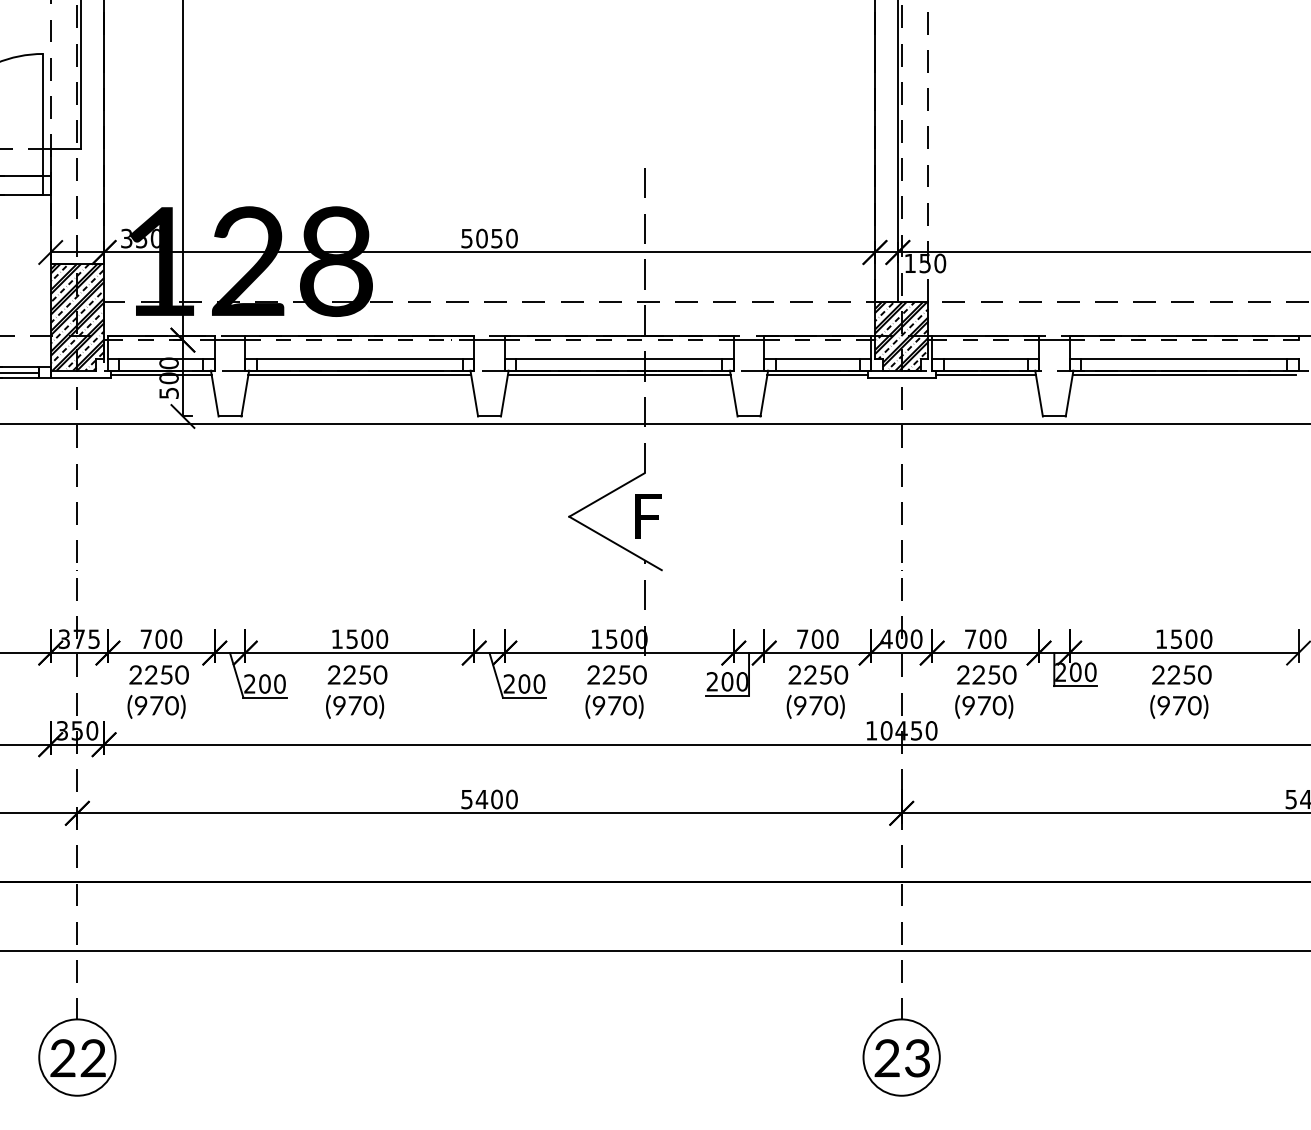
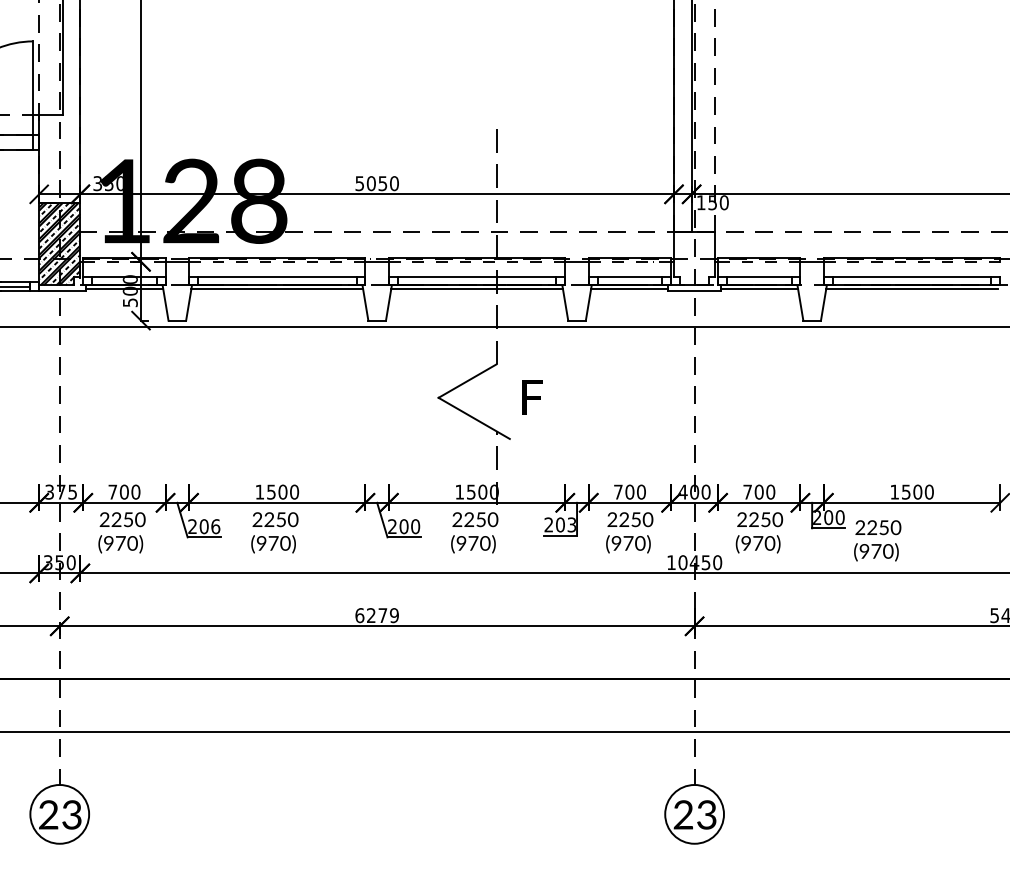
hatch: (901, 335) -> (694, 258), removed
text: (648, 516) -> (532, 397), moved
text: (741, 681) -> (571, 524), 200 -> 203
text: (279, 683) -> (215, 526), 200 -> 206
text: (1180, 691) -> (877, 540), moved
text: (488, 799) -> (376, 615), 5400 -> 6279
text: (92, 1059) -> (71, 815), 22 -> 23

